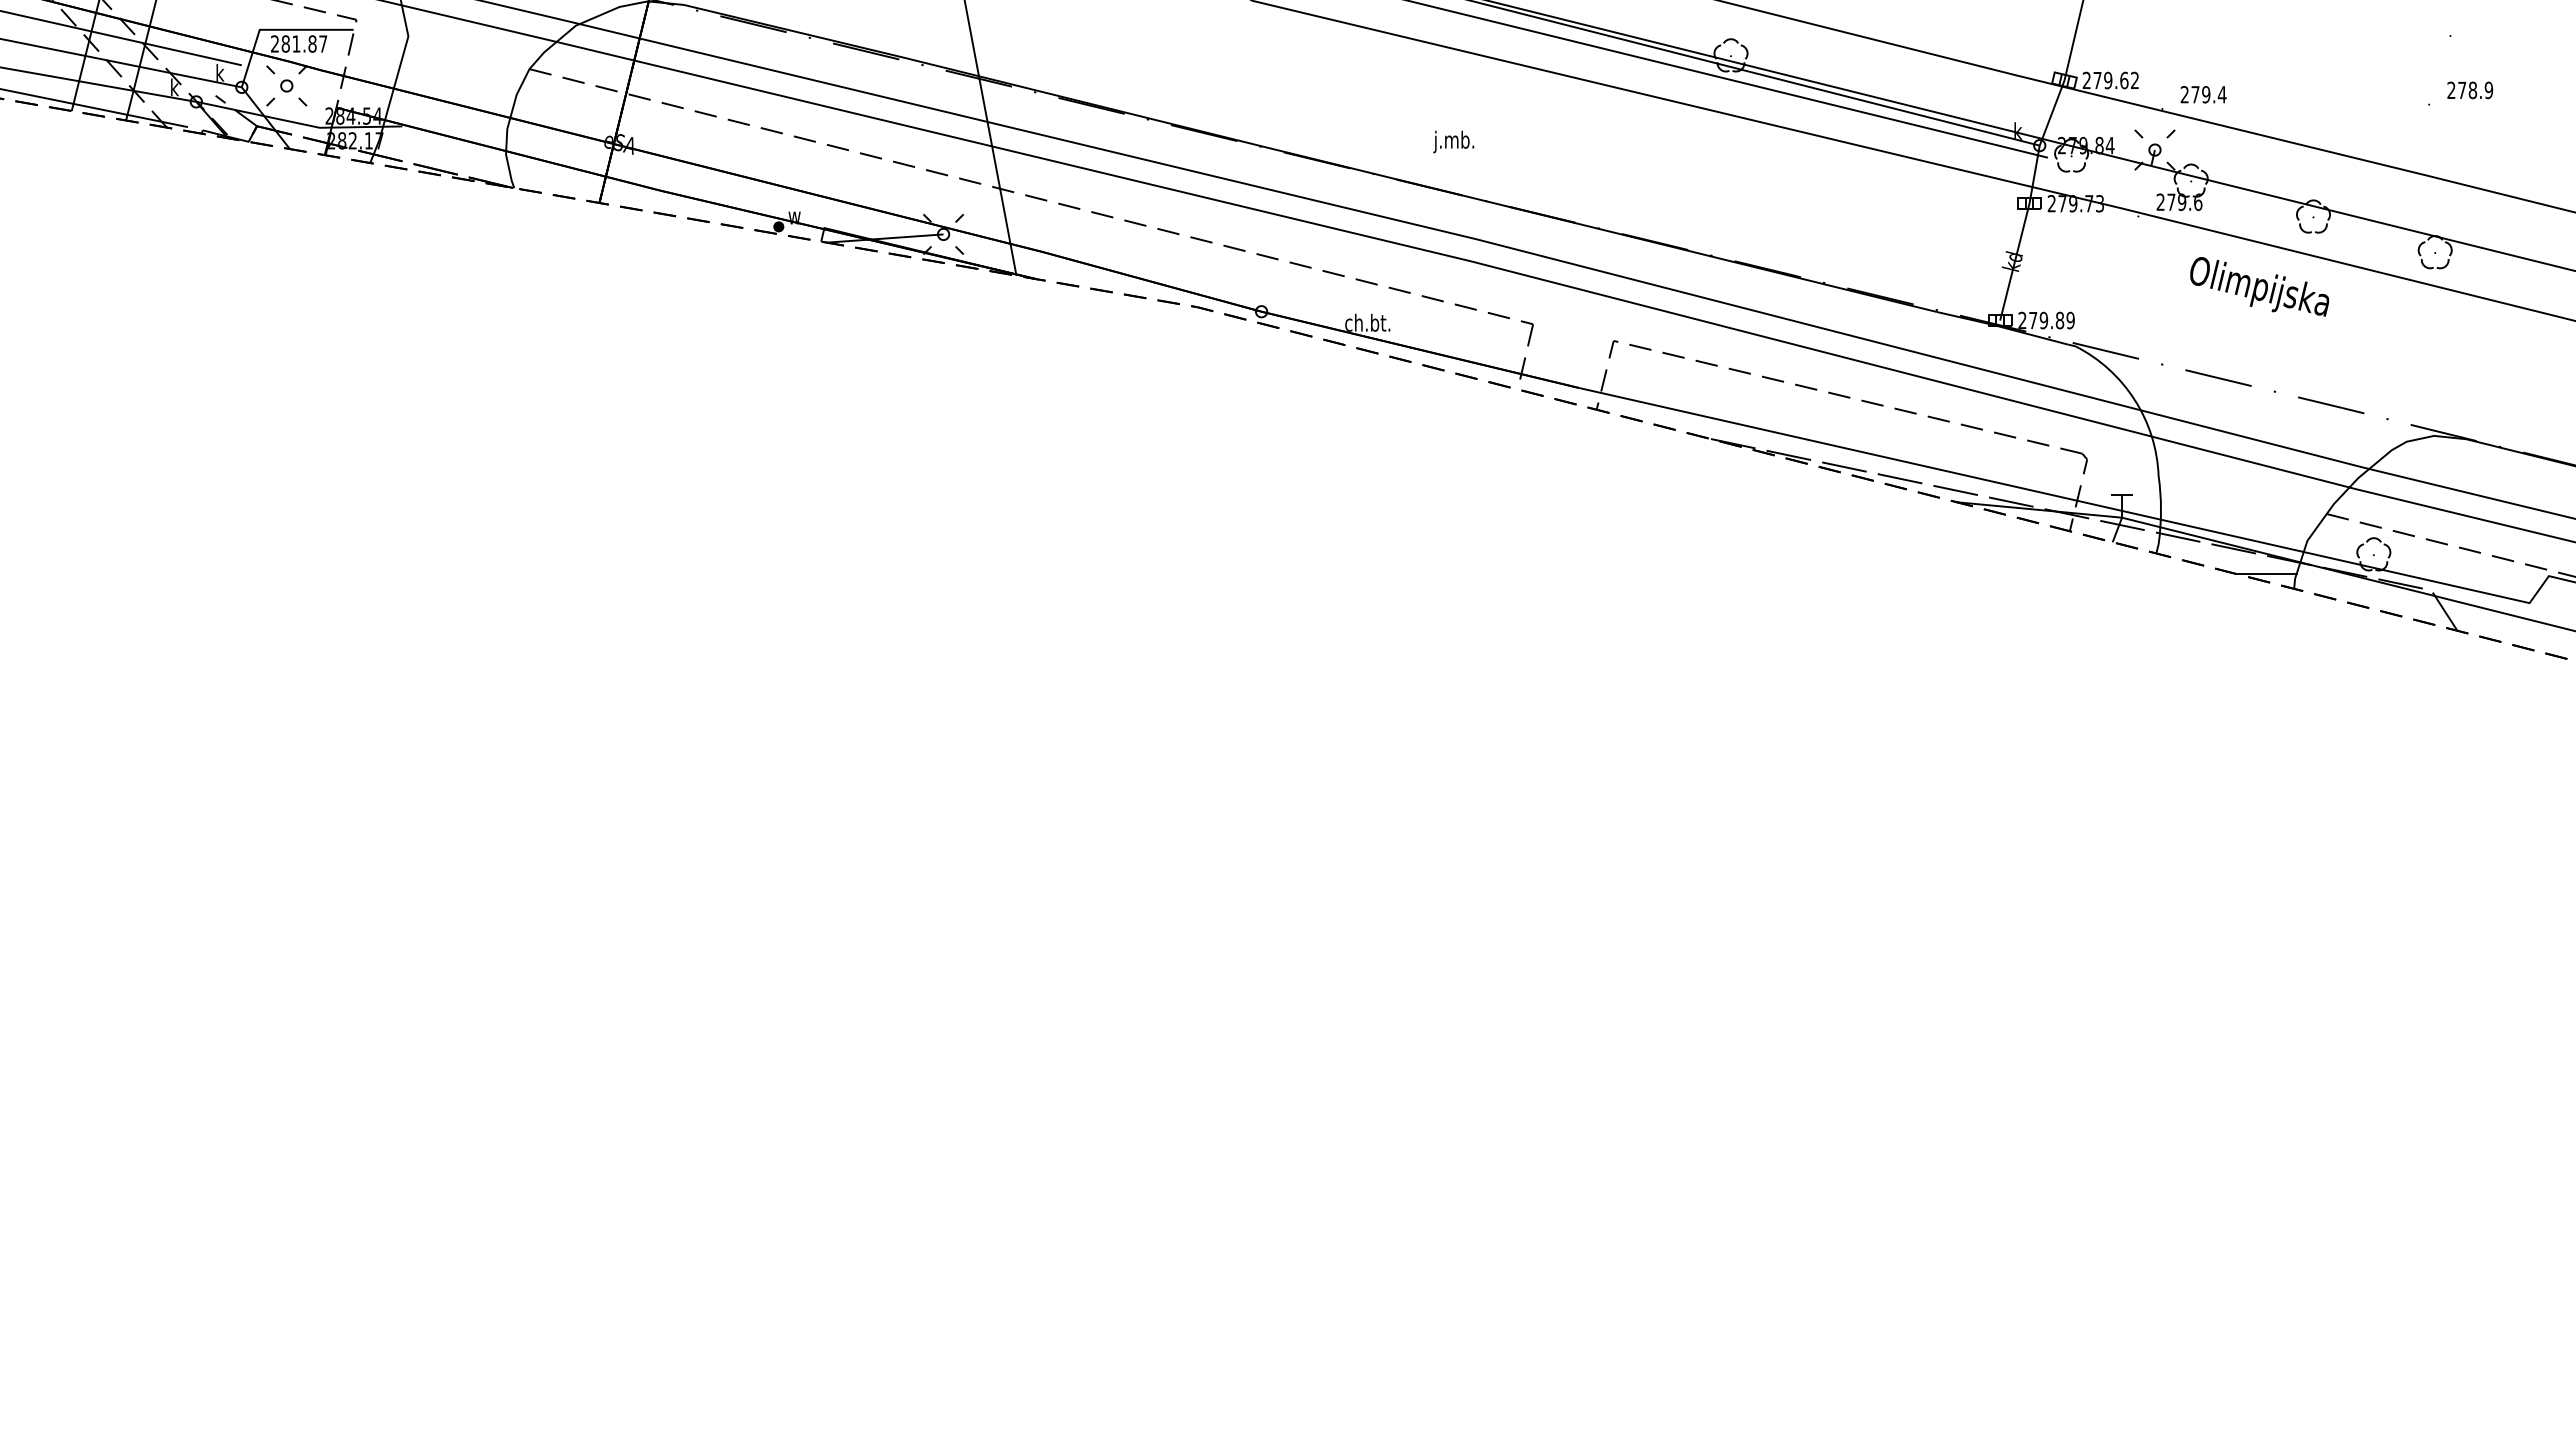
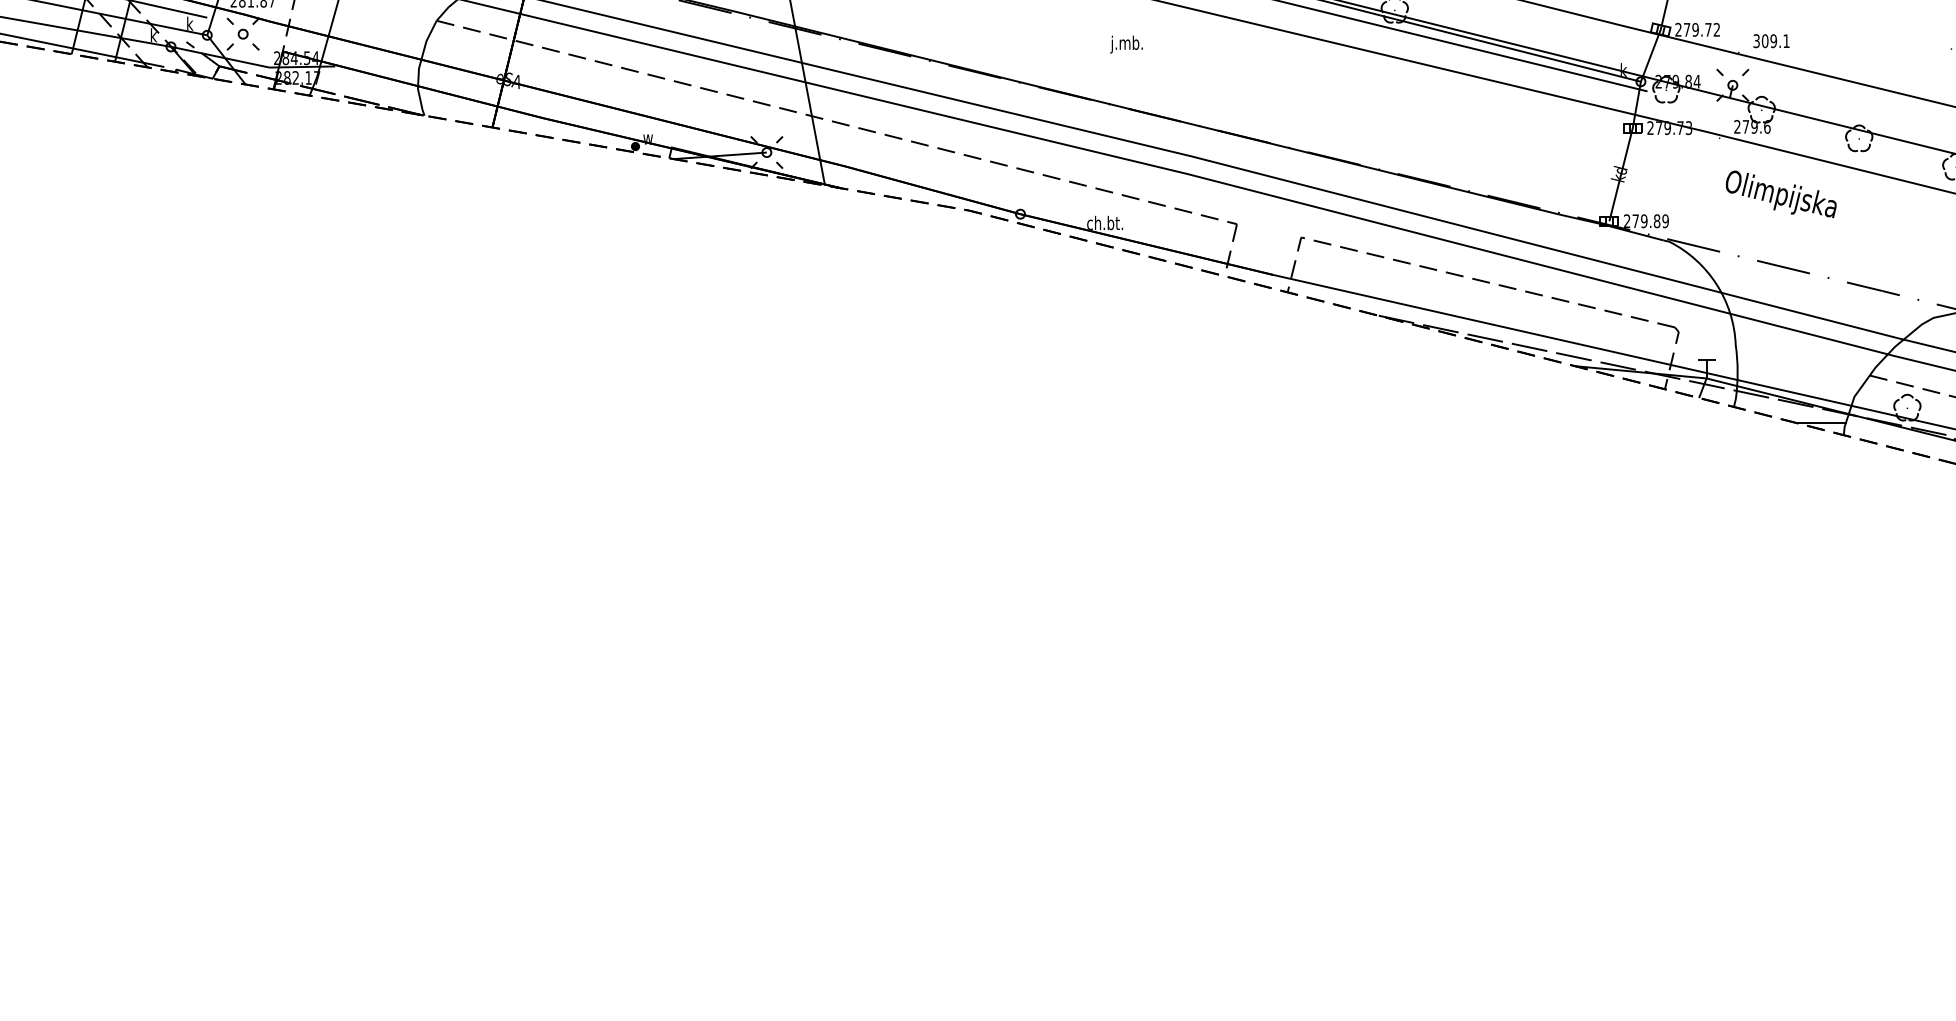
text: (2124, 80) -> (1708, 29), 279.62 -> 279.72
text: (2203, 94) -> (1771, 40), 279.4 -> 309.1
text: (1453, 141) -> (1126, 44), moved
text: (2259, 286) -> (1781, 194), moved

